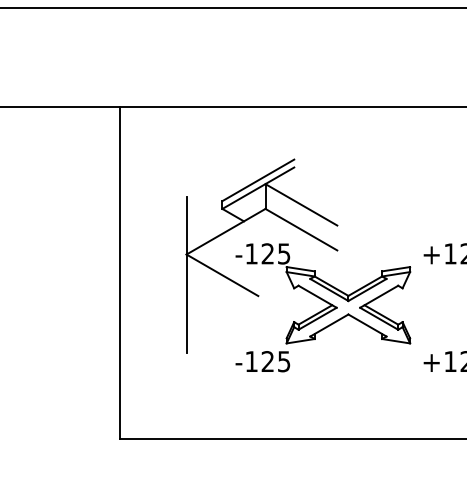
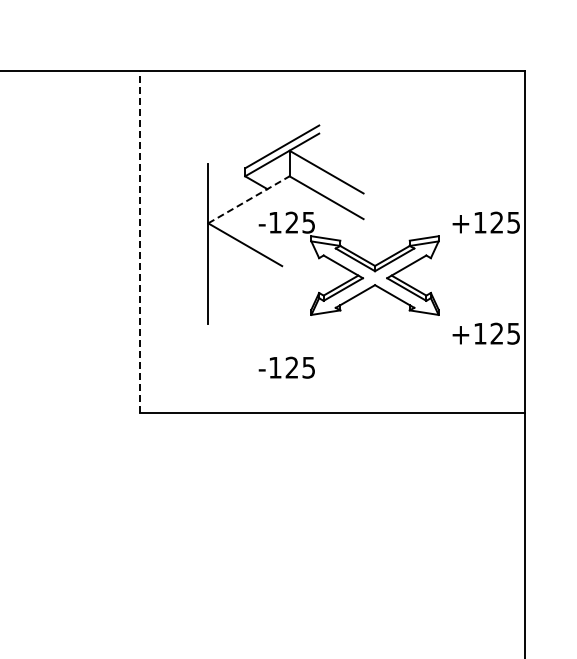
line: (225, 231) -> (248, 199), solid -> dashed
line: (119, 273) -> (139, 242), solid -> dashed
text: (262, 361) -> (286, 367), moved

